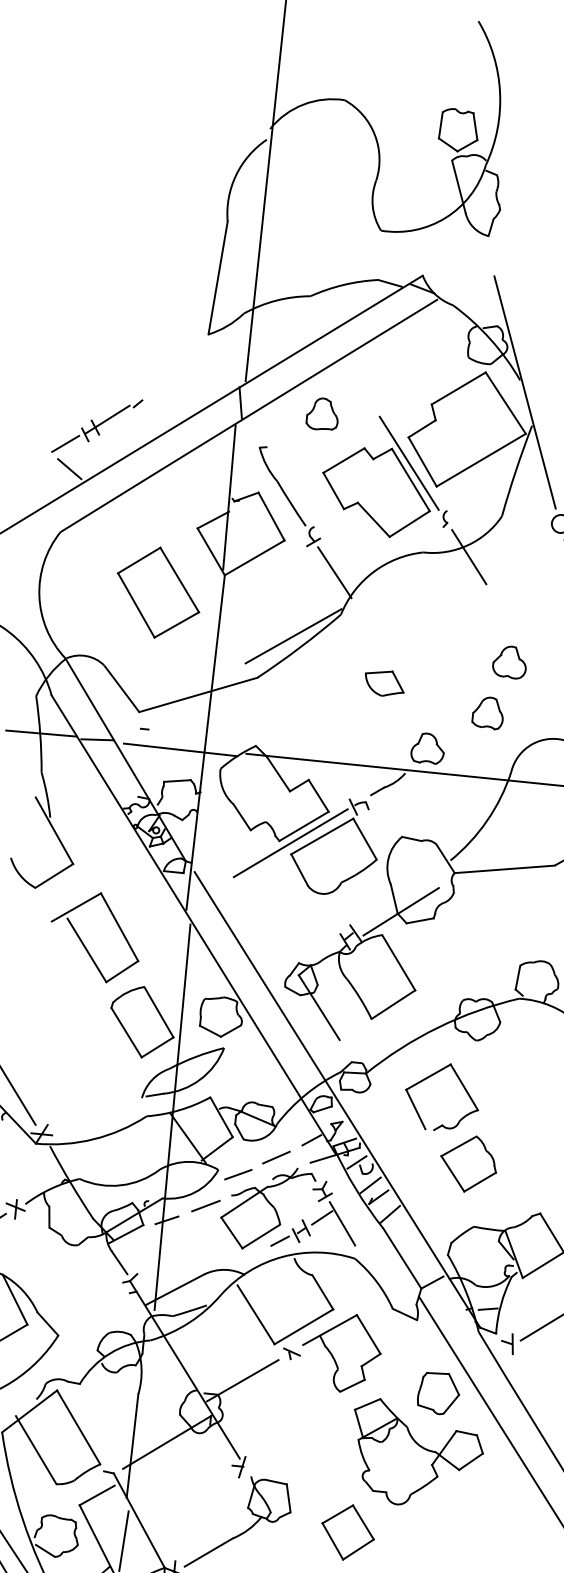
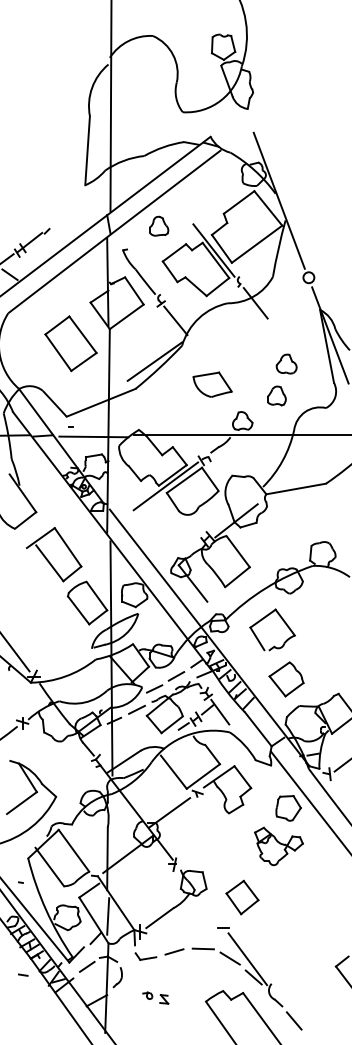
part: (384, 681) -> (212, 383), size x1.6
part: (468, 1164) -> (286, 679), moved
part: (415, 1454) -> (278, 846), size x0.6

